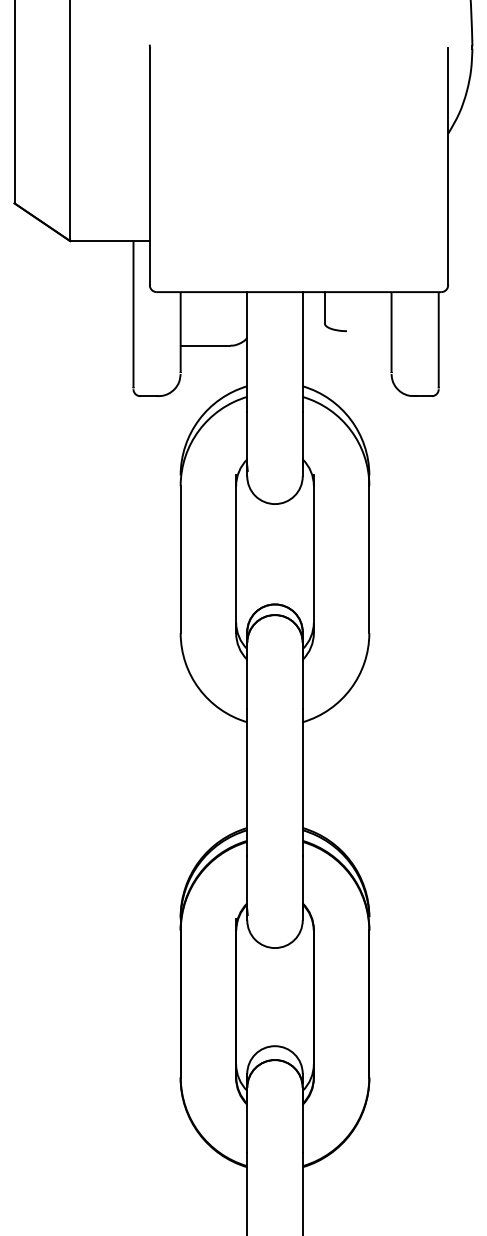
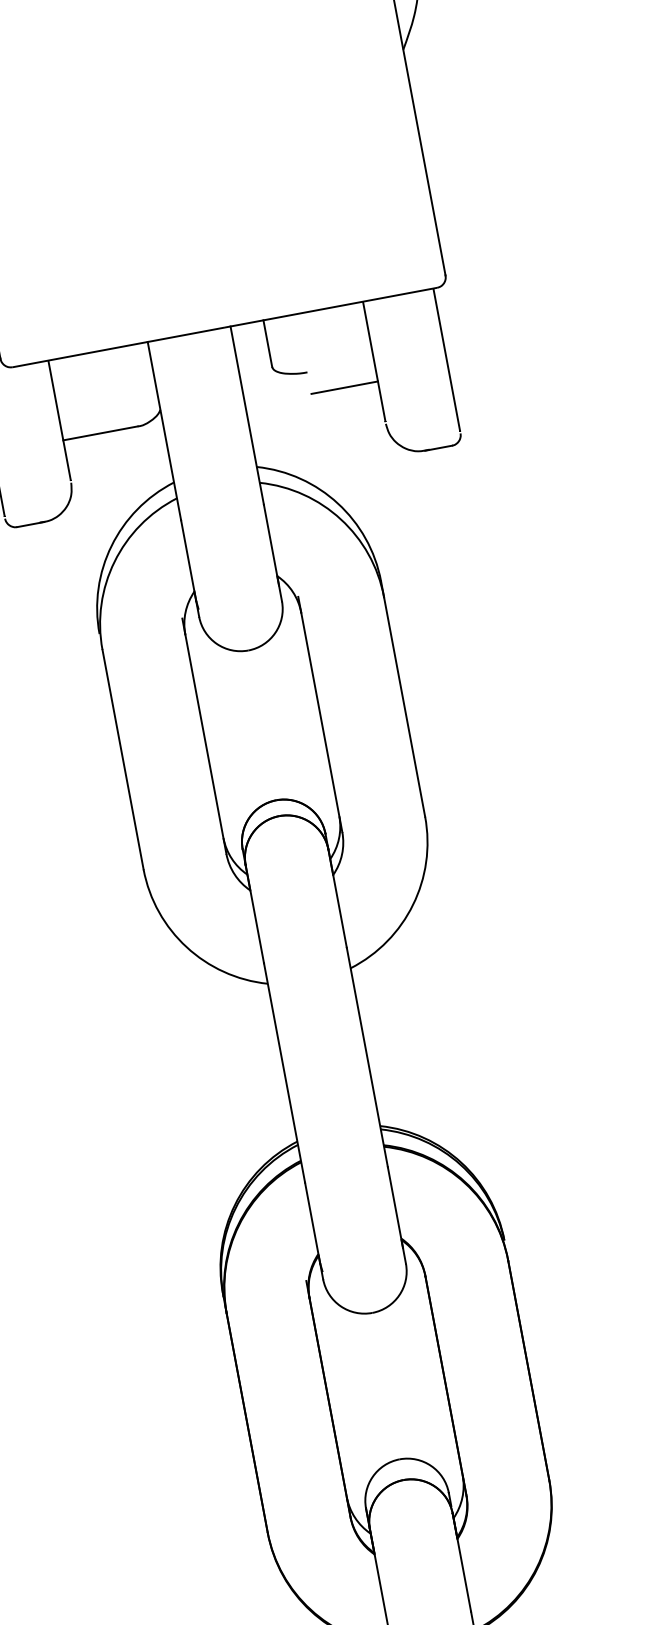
line: (369, 345) -> (345, 387), added

